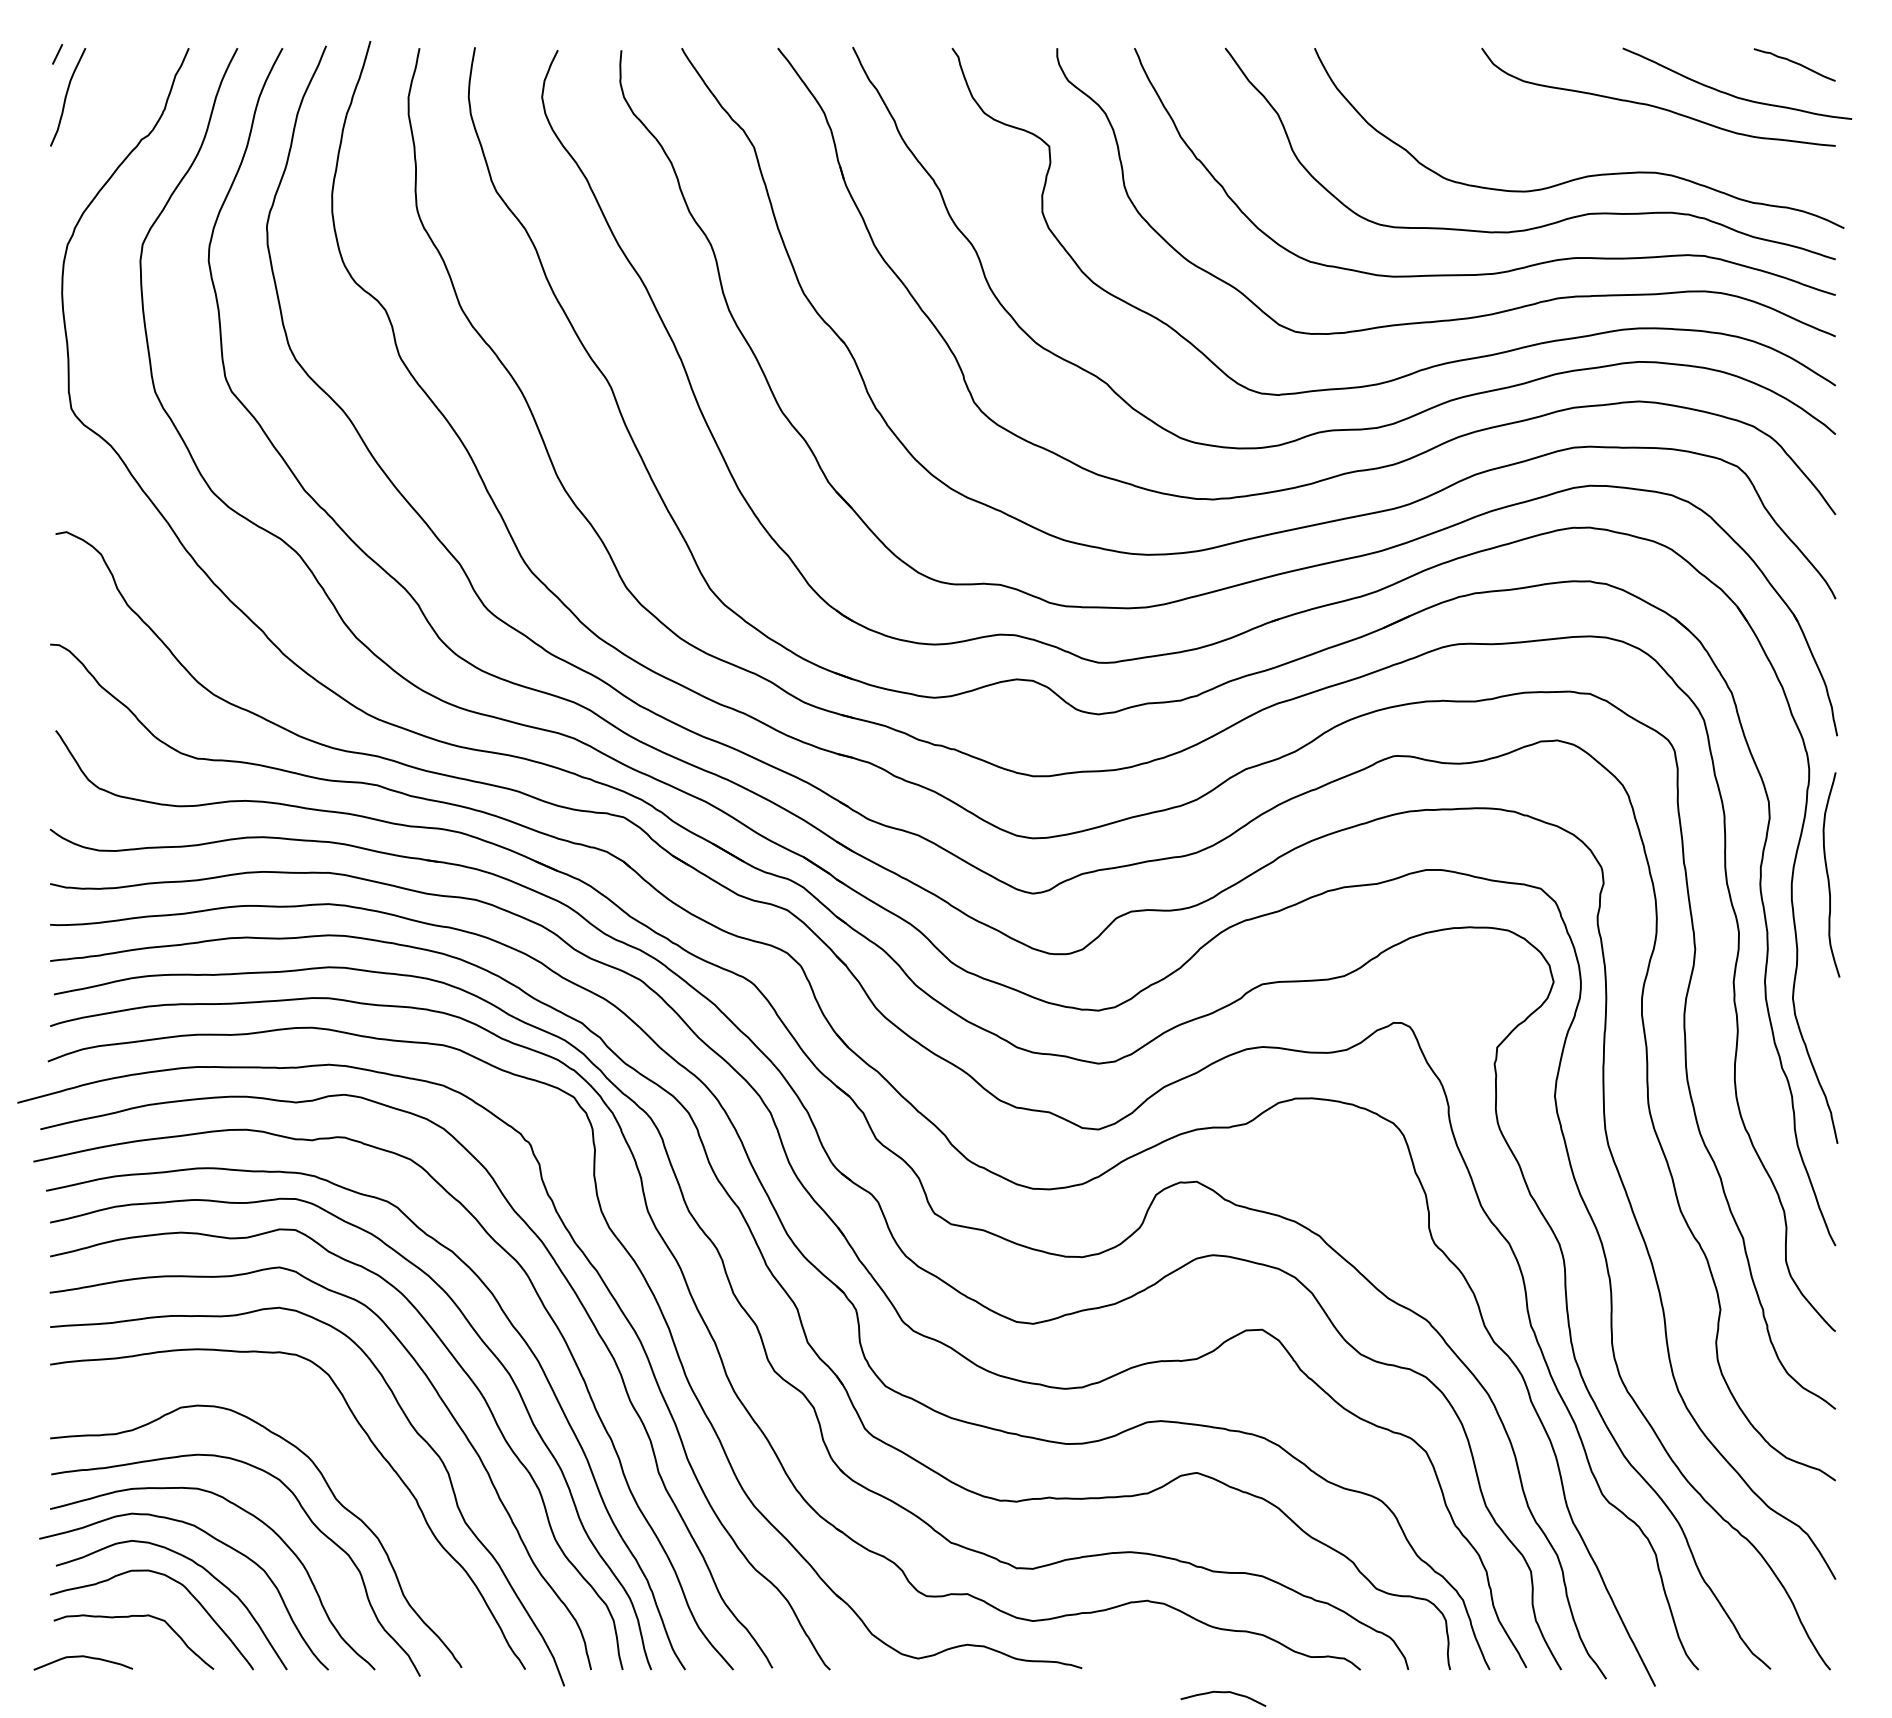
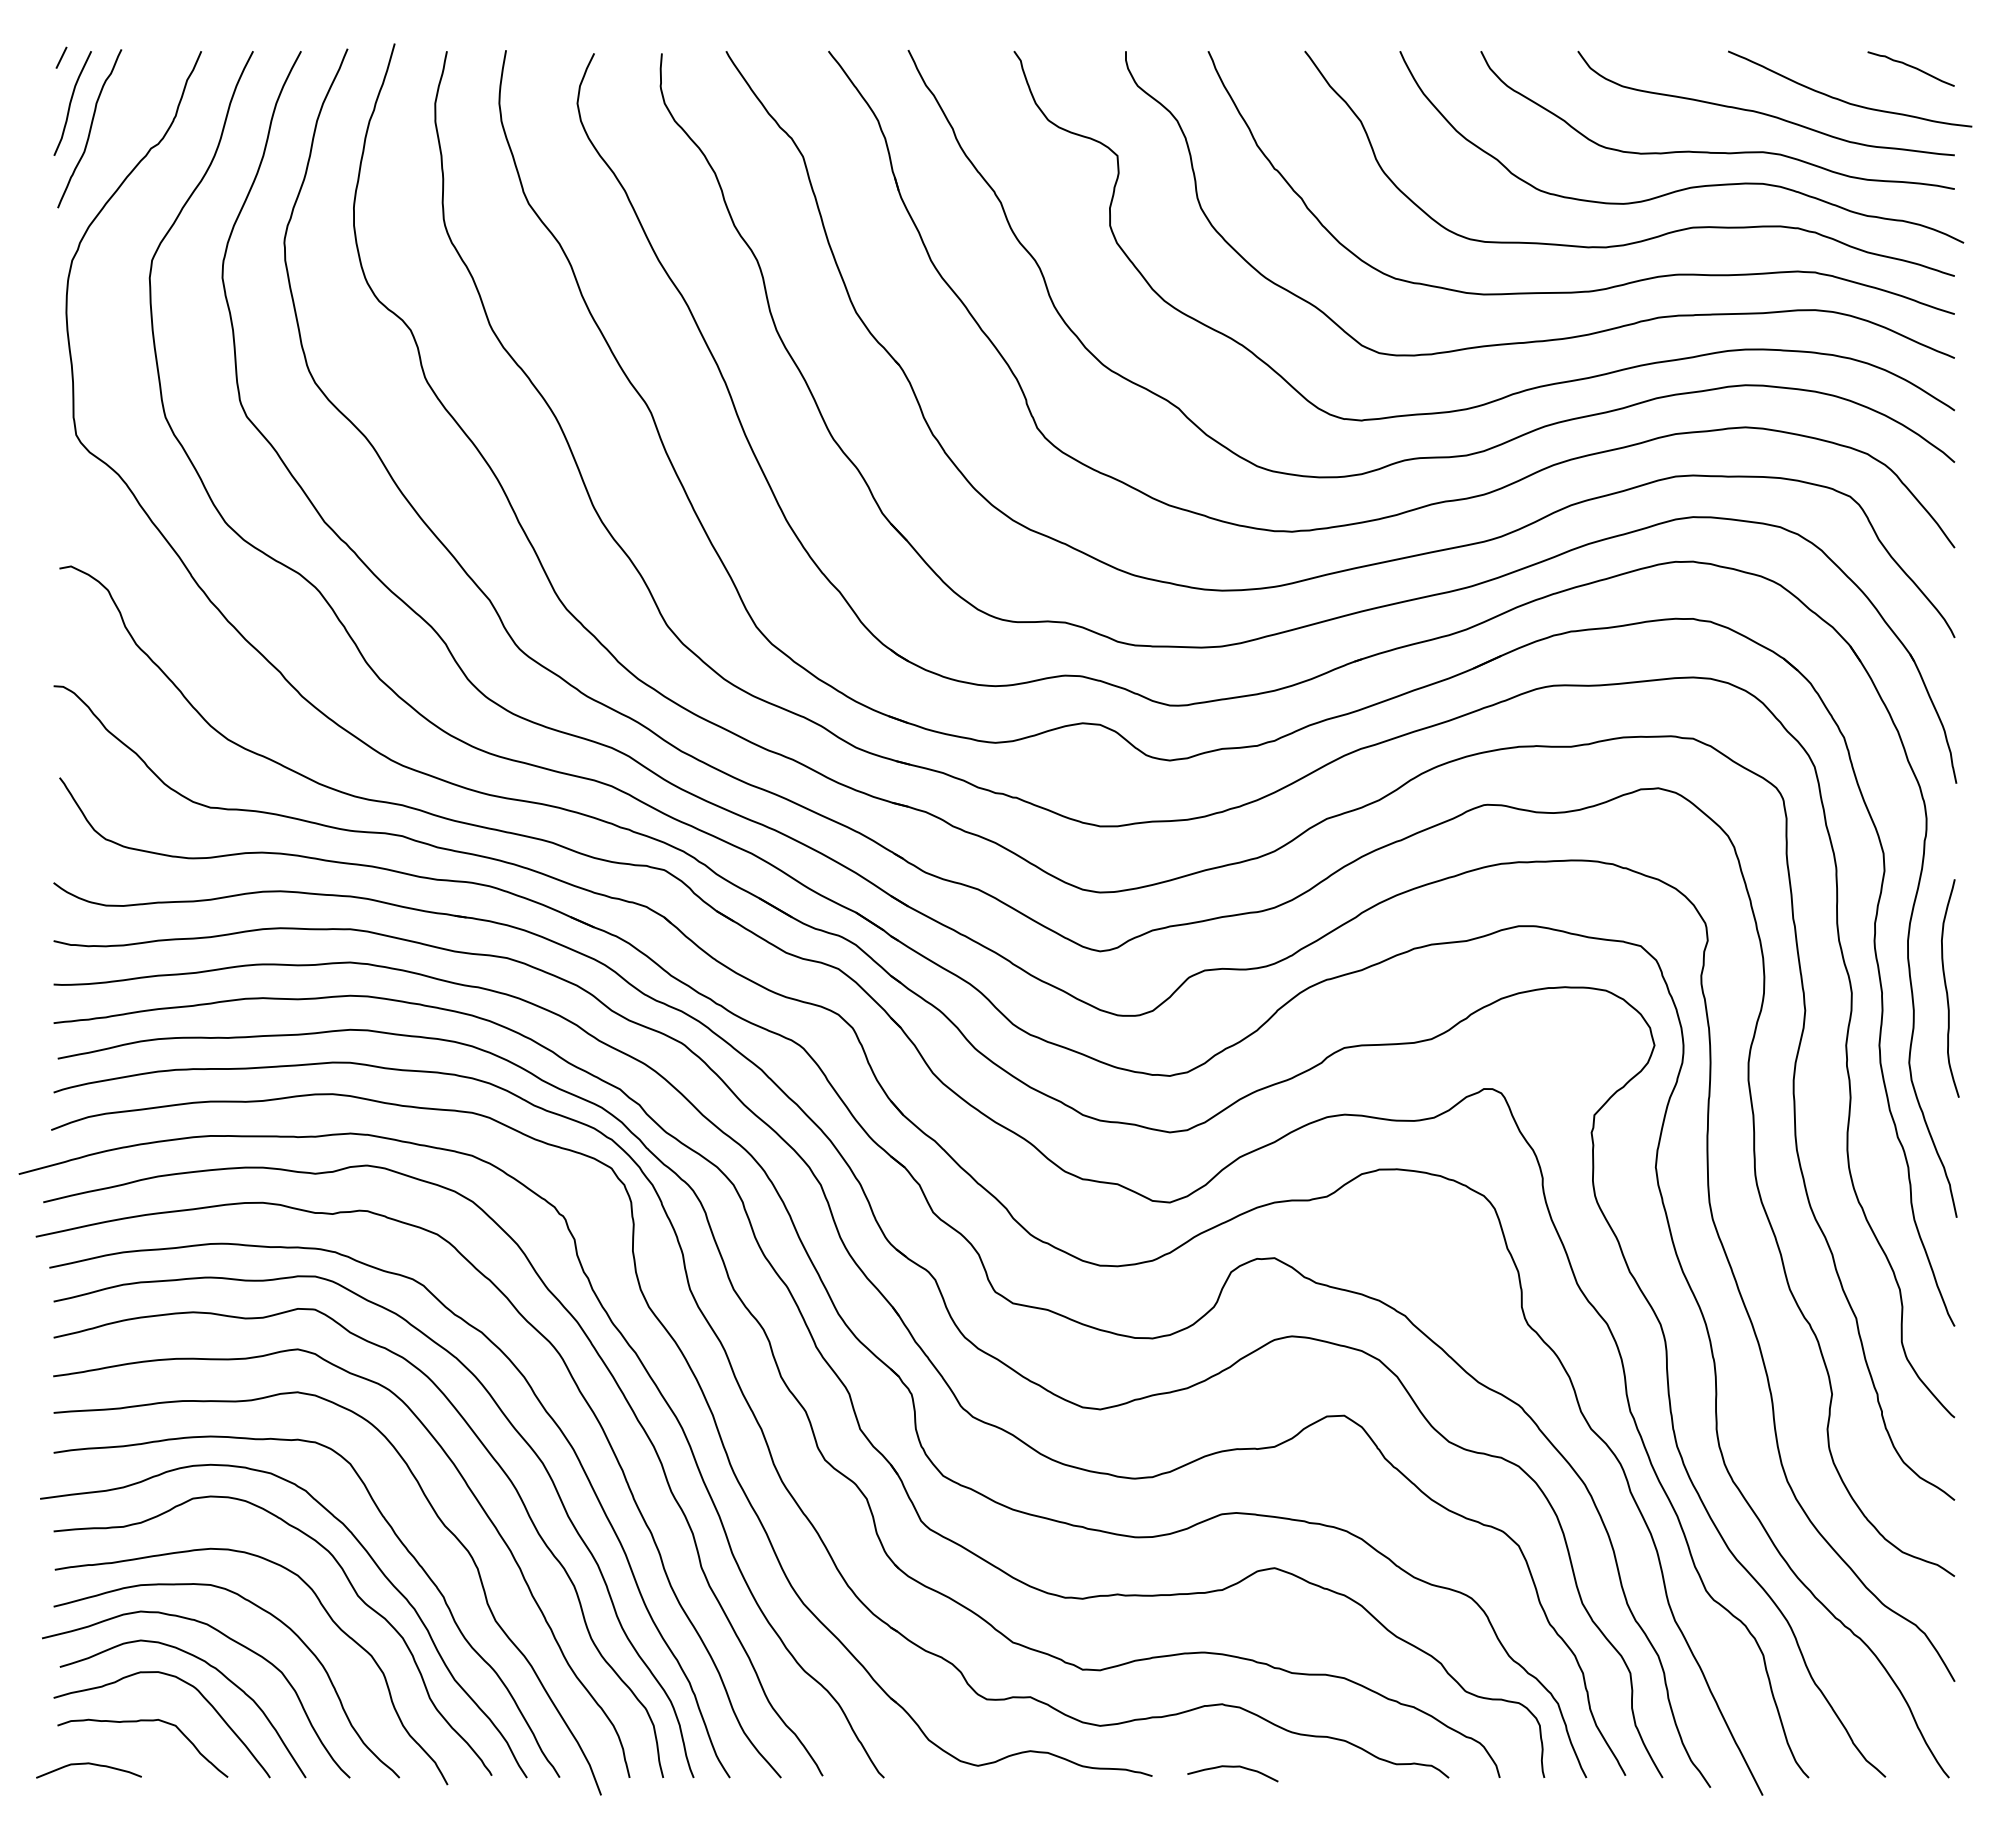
curve: (83, 120) -> (89, 128), added
curve: (1612, 143) -> (1717, 152), added
curve: (1828, 874) -> (1947, 988), moved
curve: (344, 1460) -> (367, 1554), added
curve: (1223, 1693) -> (1232, 1767), moved

